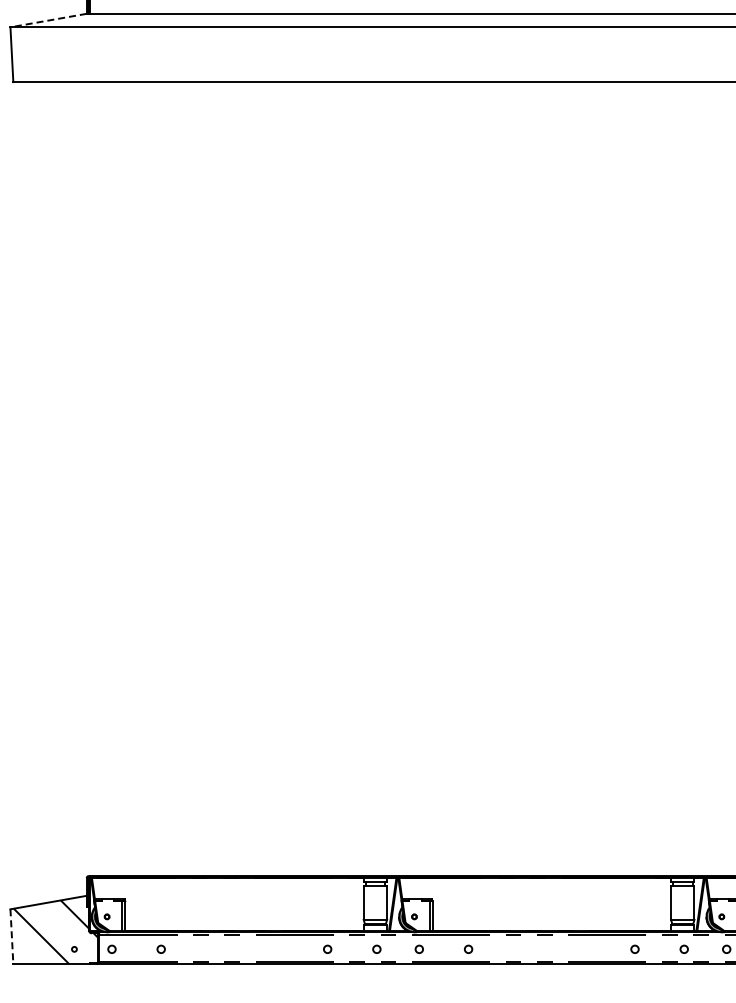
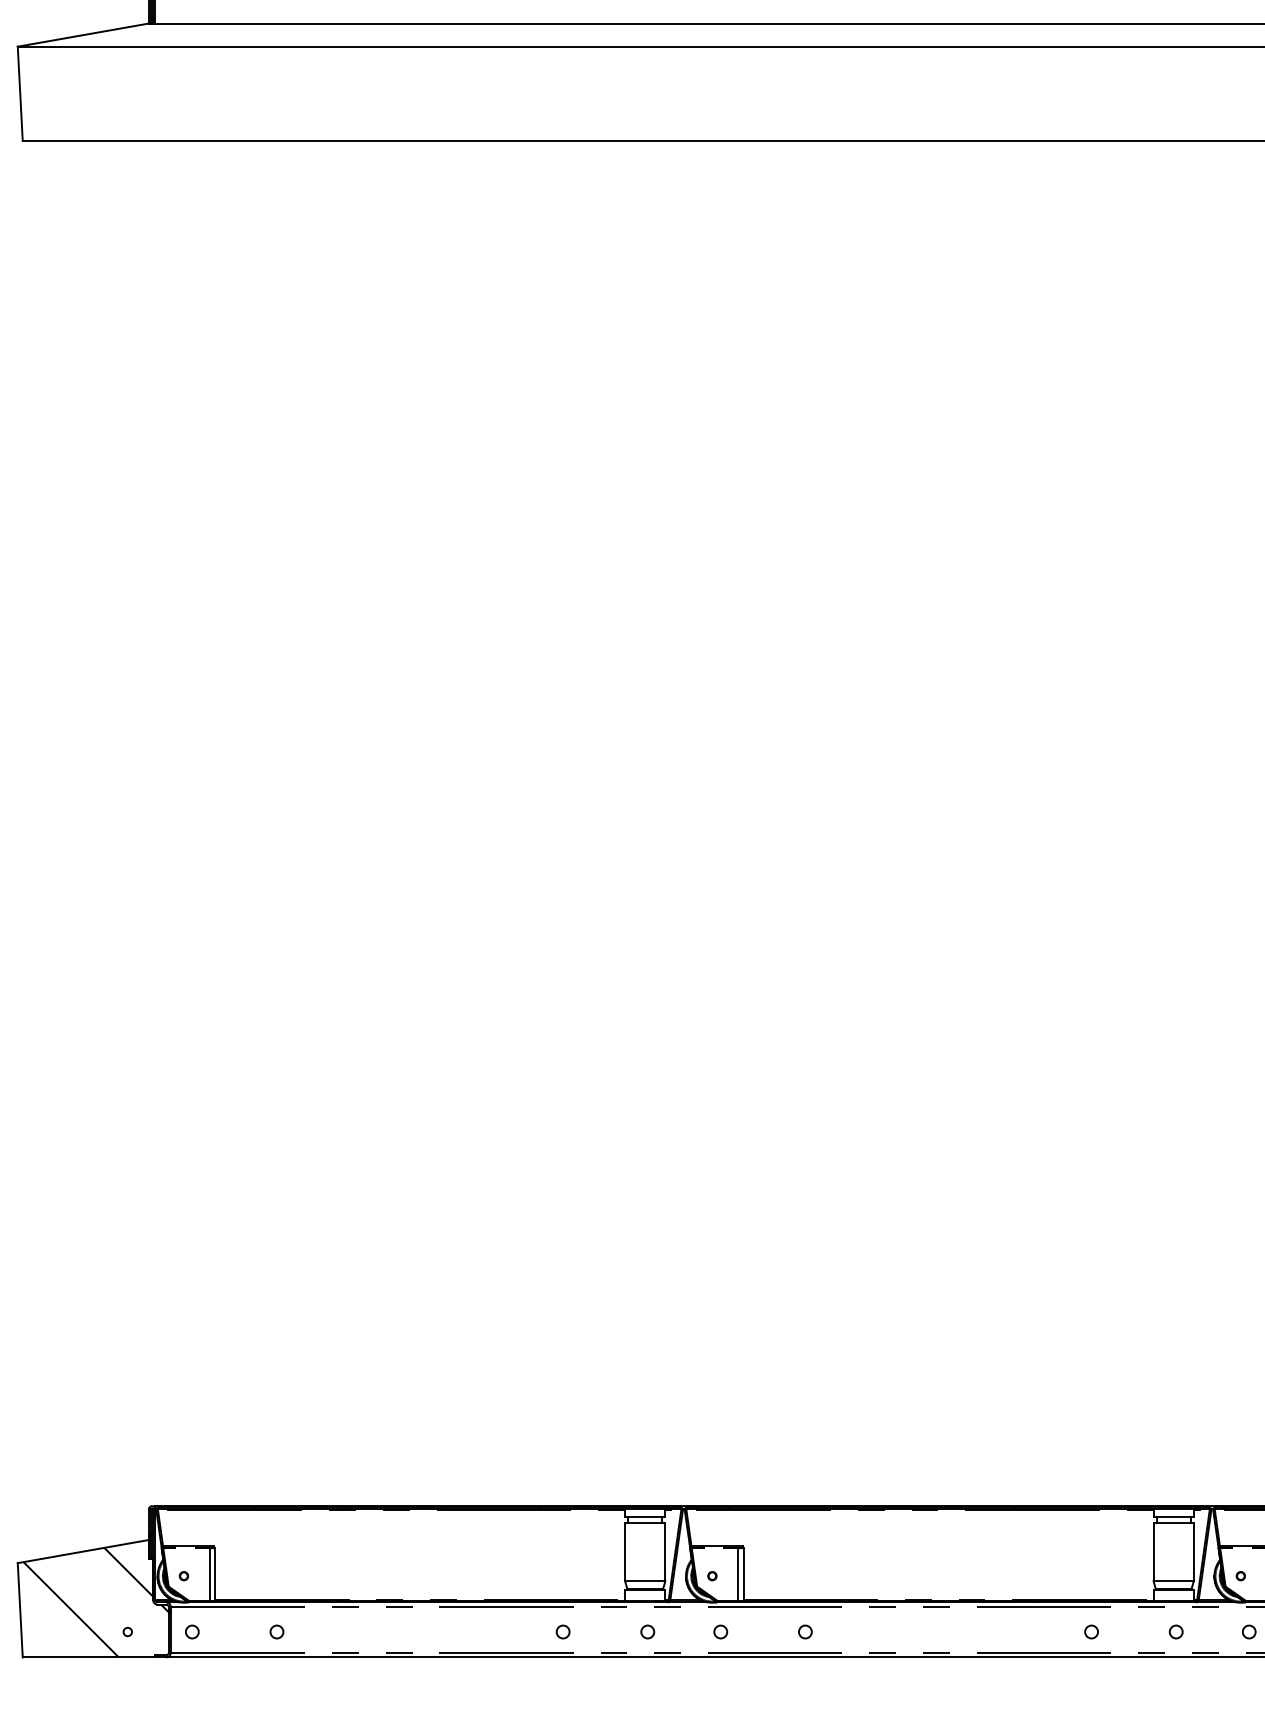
line: (48, 20) -> (83, 35), dashed -> solid
line: (11, 937) -> (19, 1611), dashed -> solid

